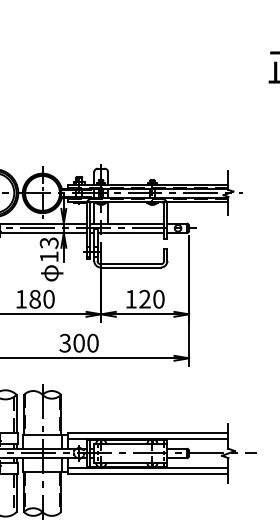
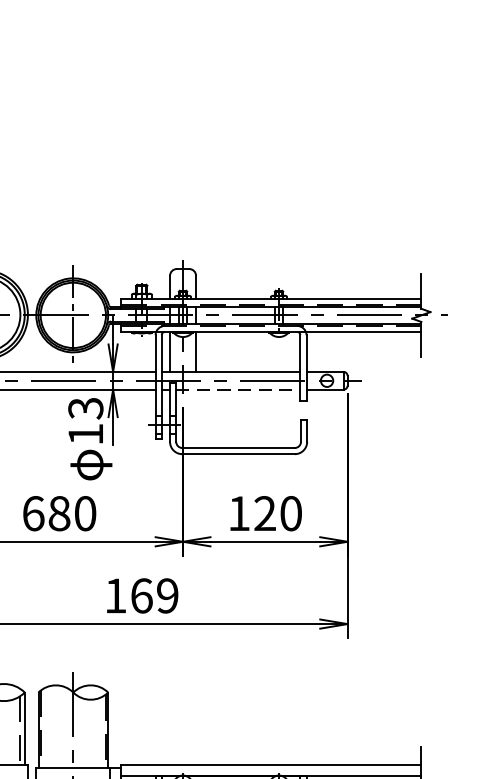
line: (131, 233) -> (239, 390), solid -> dashed
text: (21, 298) -> (33, 512), 180 -> 680
text: (78, 342) -> (140, 594), 300 -> 169

